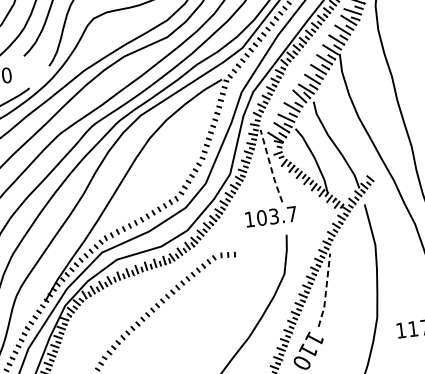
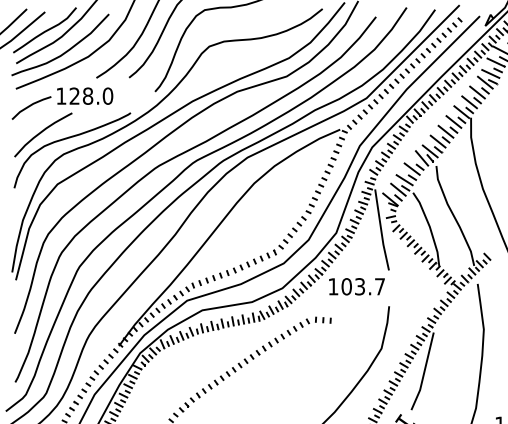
line: (271, 166) -> (381, 230), dashed -> solid
text: (270, 216) -> (356, 286), moved
line: (326, 290) -> (424, 371), dashed -> solid

